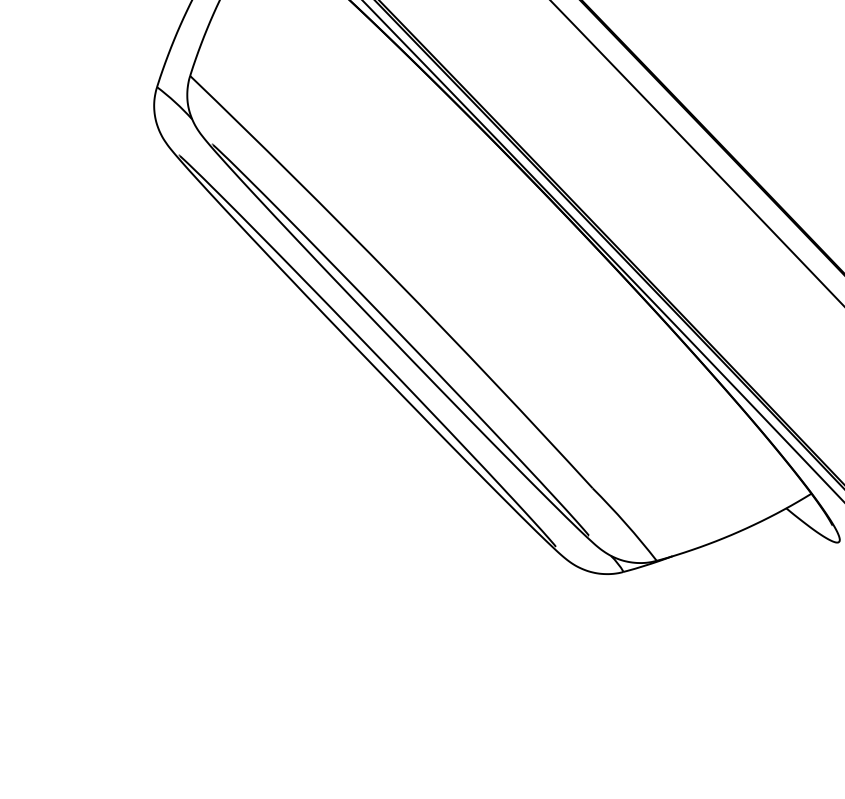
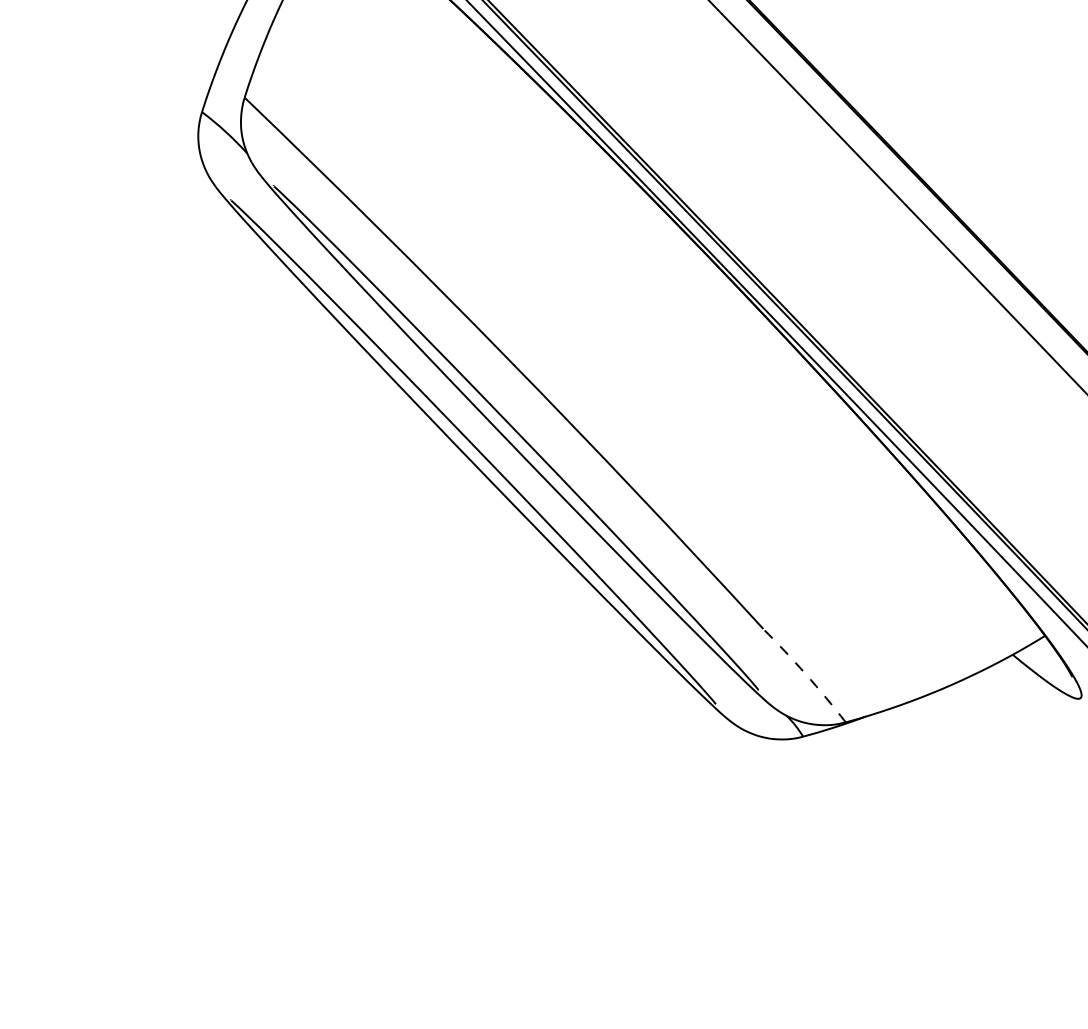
arc: (625, 523) -> (805, 674), solid -> dashed

